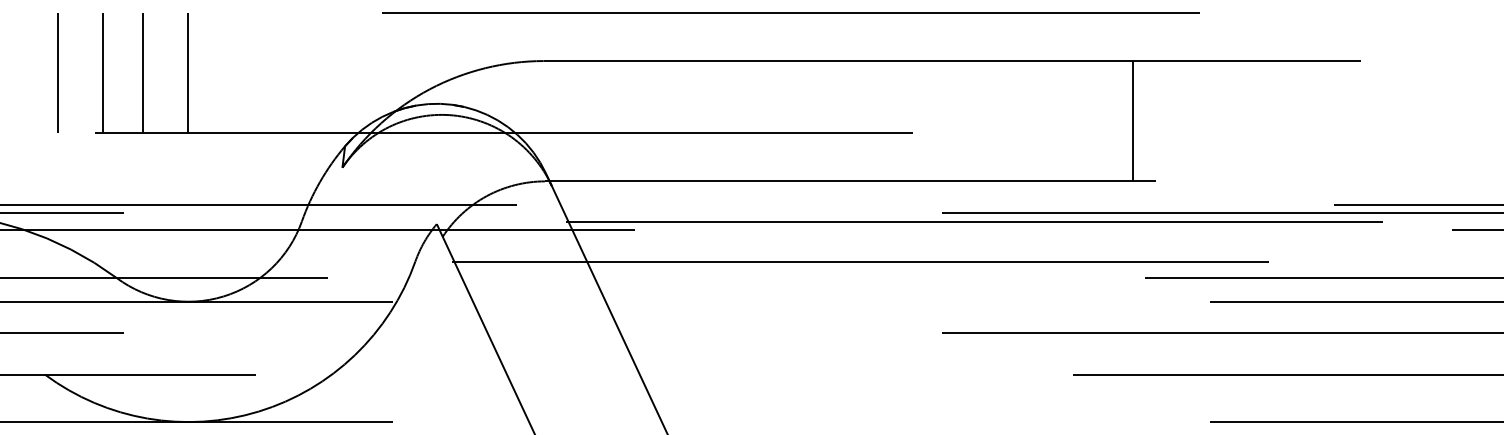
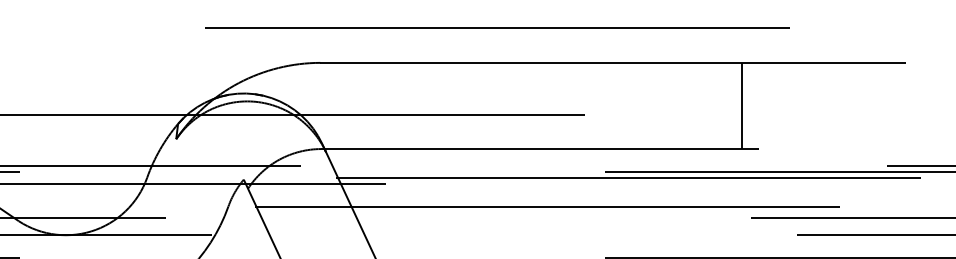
line: (103, 72) -> (5, 71), removed
line: (143, 72) -> (33, 71), removed
line: (188, 72) -> (65, 71), removed

